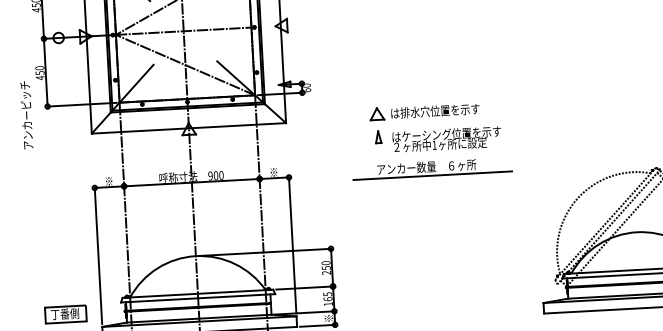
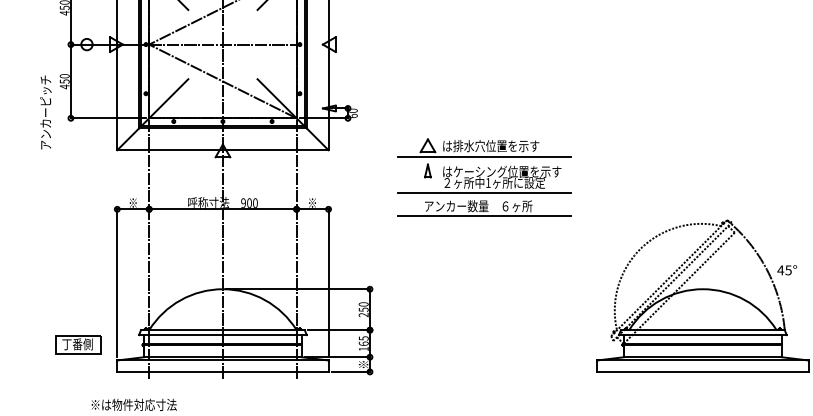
text: (26, 115) -> (45, 112), moved
line: (429, 121) -> (484, 156), added
line: (431, 155) -> (484, 193), added

